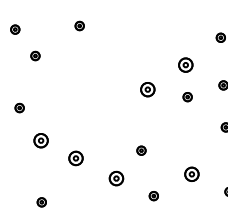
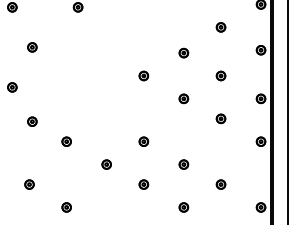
part: (35, 56) -> (32, 47), moved
part: (185, 64) -> (183, 52), size x0.62
part: (147, 89) -> (143, 75), size x0.62
part: (187, 96) -> (183, 98), moved
part: (41, 140) -> (32, 121), size x0.62
part: (141, 150) -> (143, 141), moved
part: (75, 158) -> (66, 141), size x0.62
part: (191, 174) -> (183, 164), size x0.62
part: (116, 178) -> (106, 164), size x0.62

